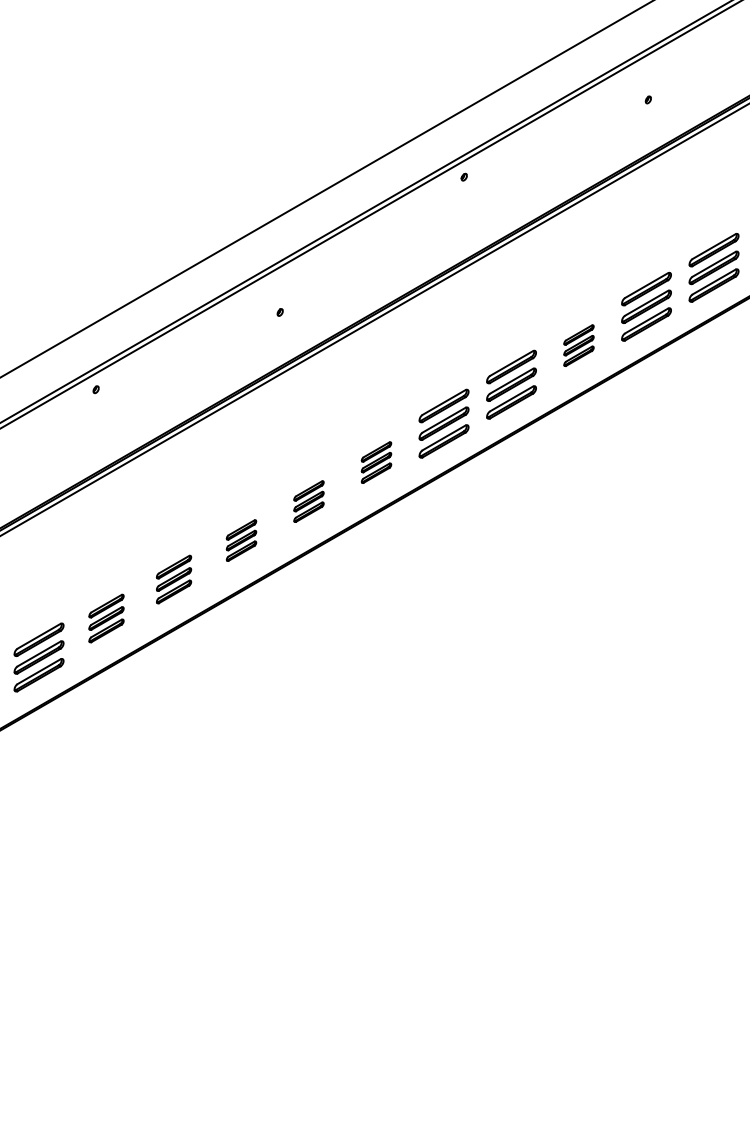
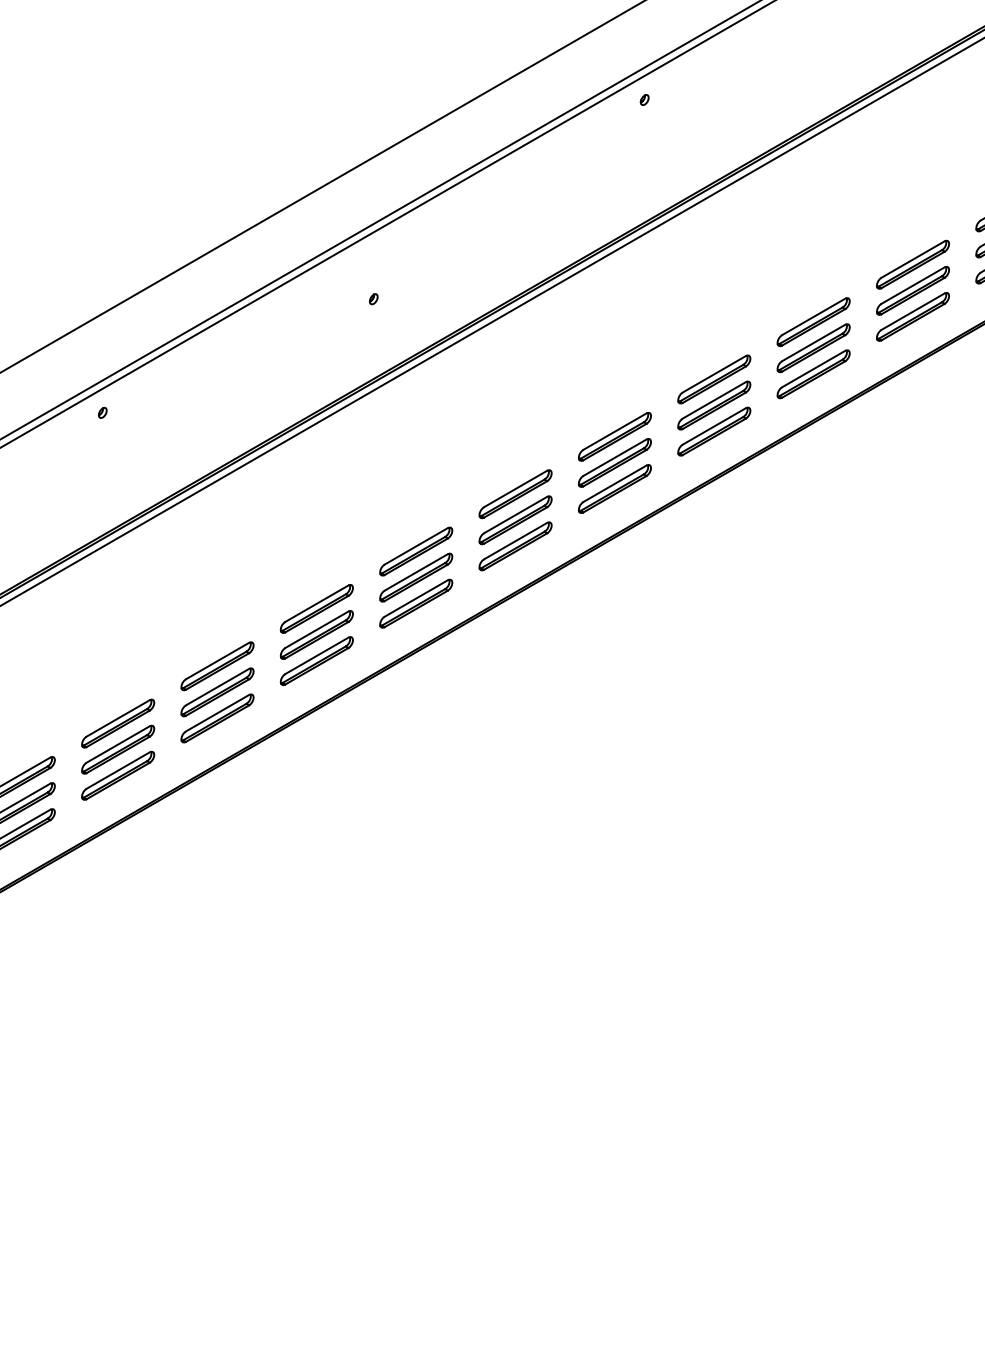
part: (578, 345) -> (812, 347), size x1.67
part: (376, 462) -> (515, 519), size x1.67
part: (308, 501) -> (415, 577), size x1.67
part: (241, 540) -> (316, 634), size x1.67
part: (173, 579) -> (216, 692), size x1.43
part: (106, 618) -> (118, 749), size x1.43

